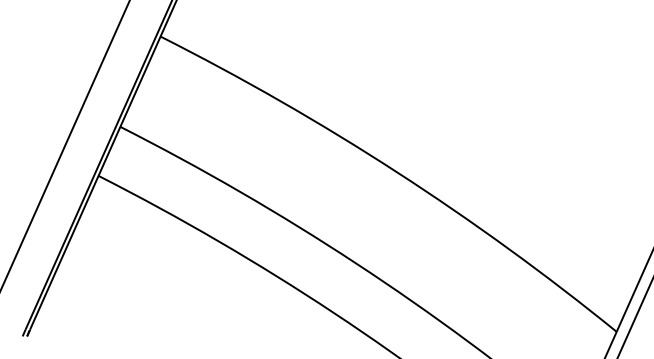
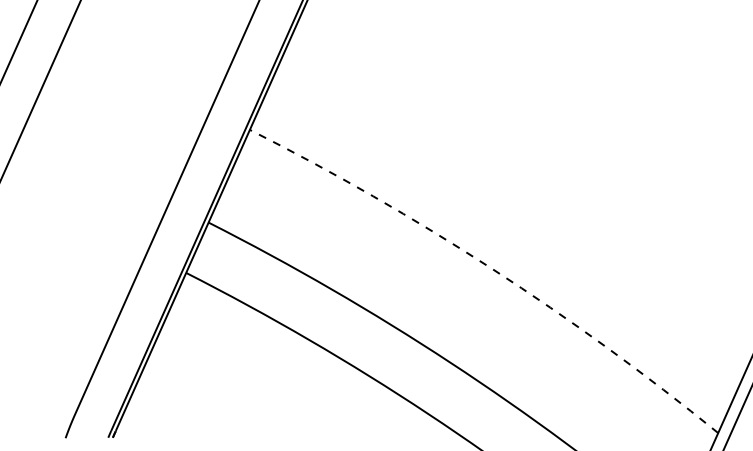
arc: (396, 171) -> (492, 268), solid -> dashed

